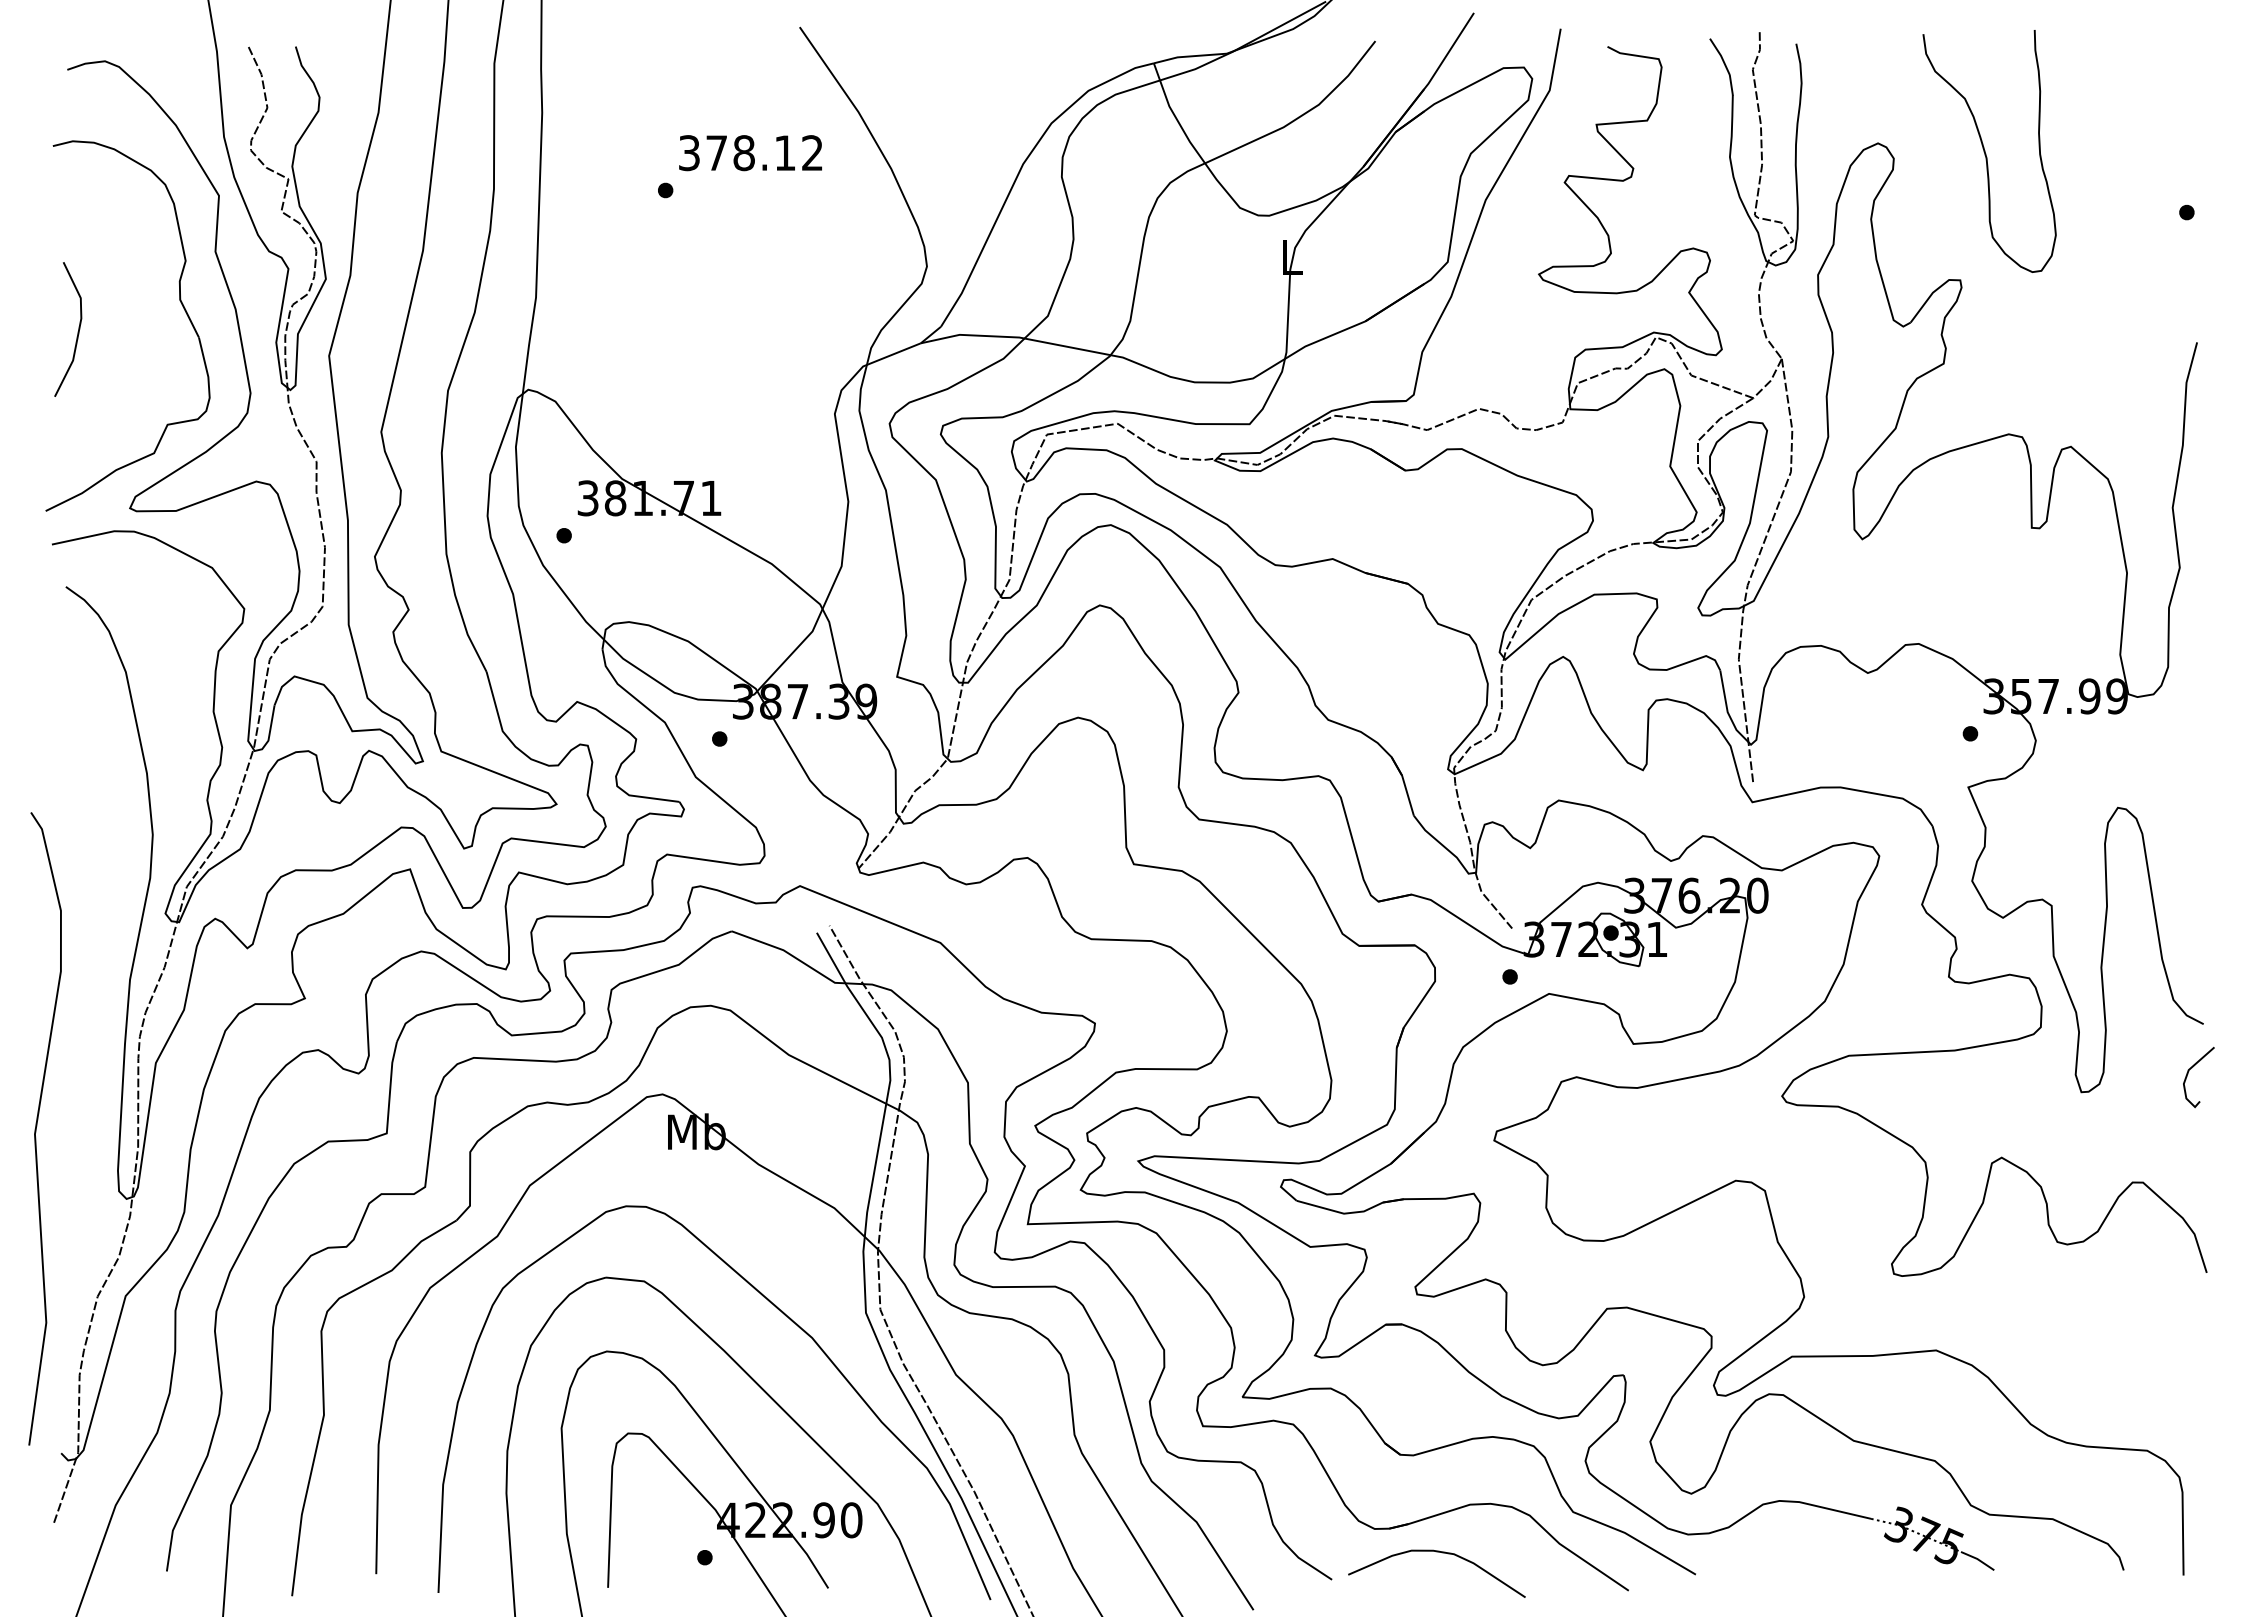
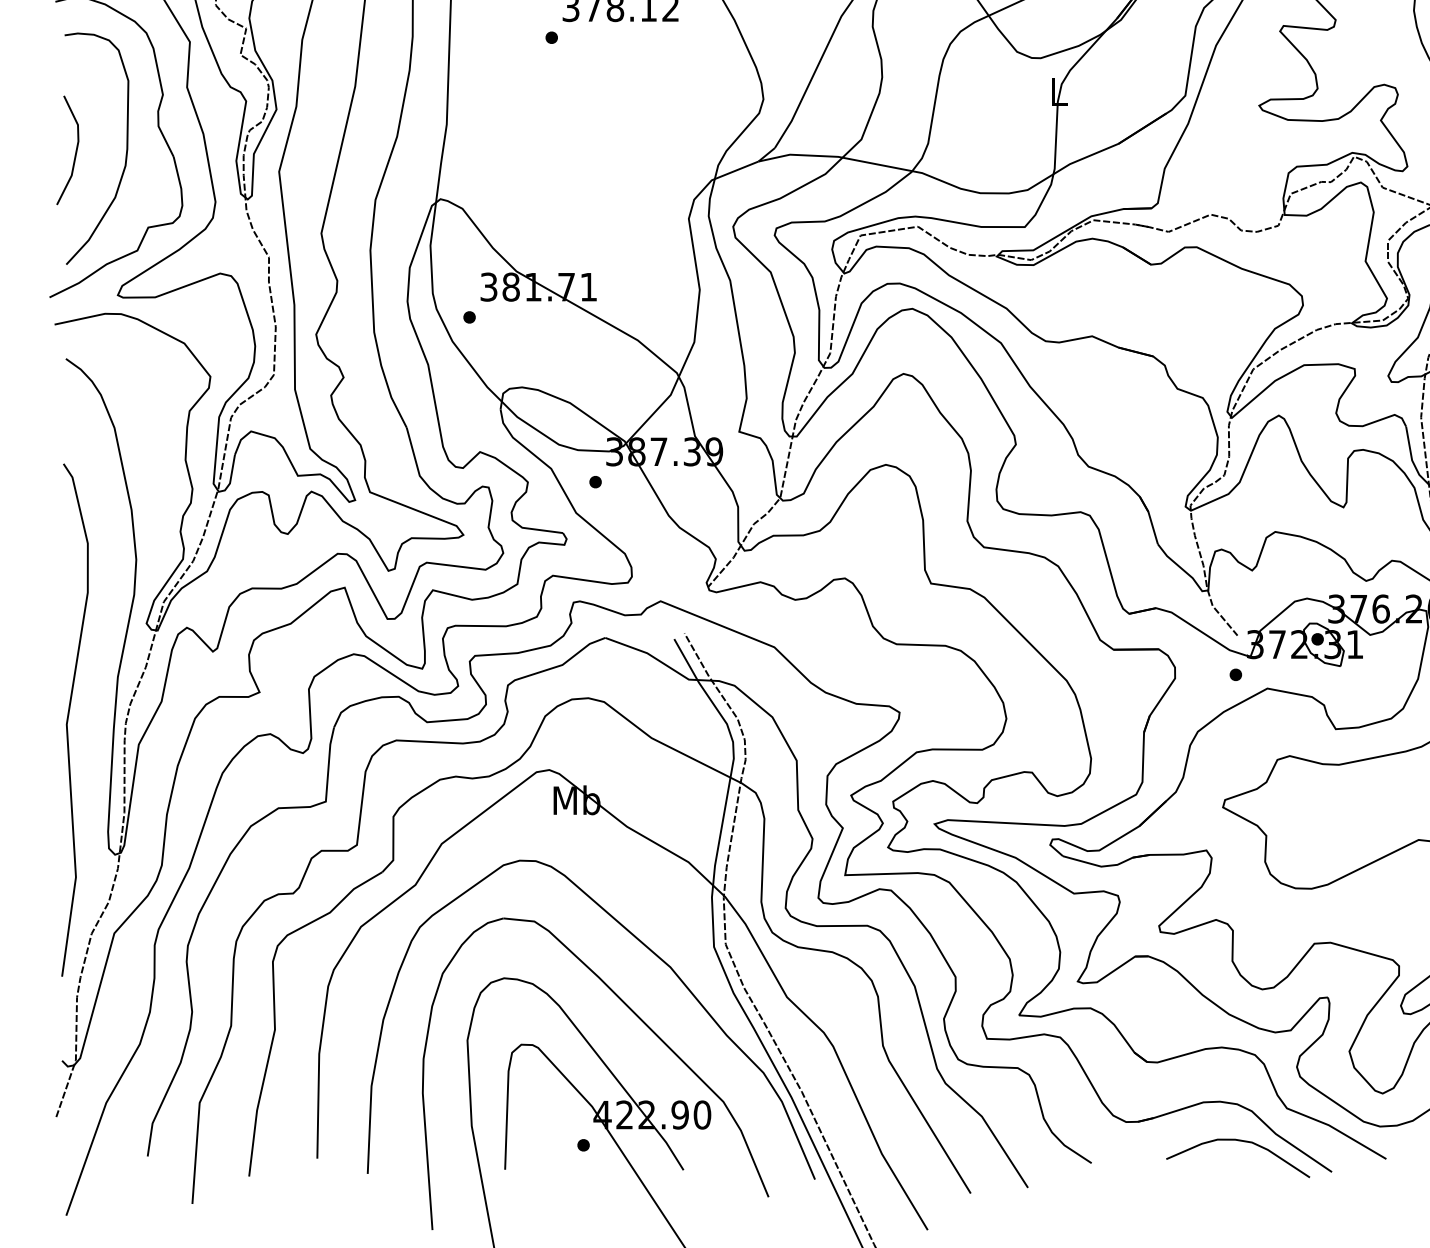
curve: (140, 327) -> (126, 148), added
curve: (37, 1126) -> (68, 718), moved
curve: (1442, 1553) -> (1242, 1141), moved

